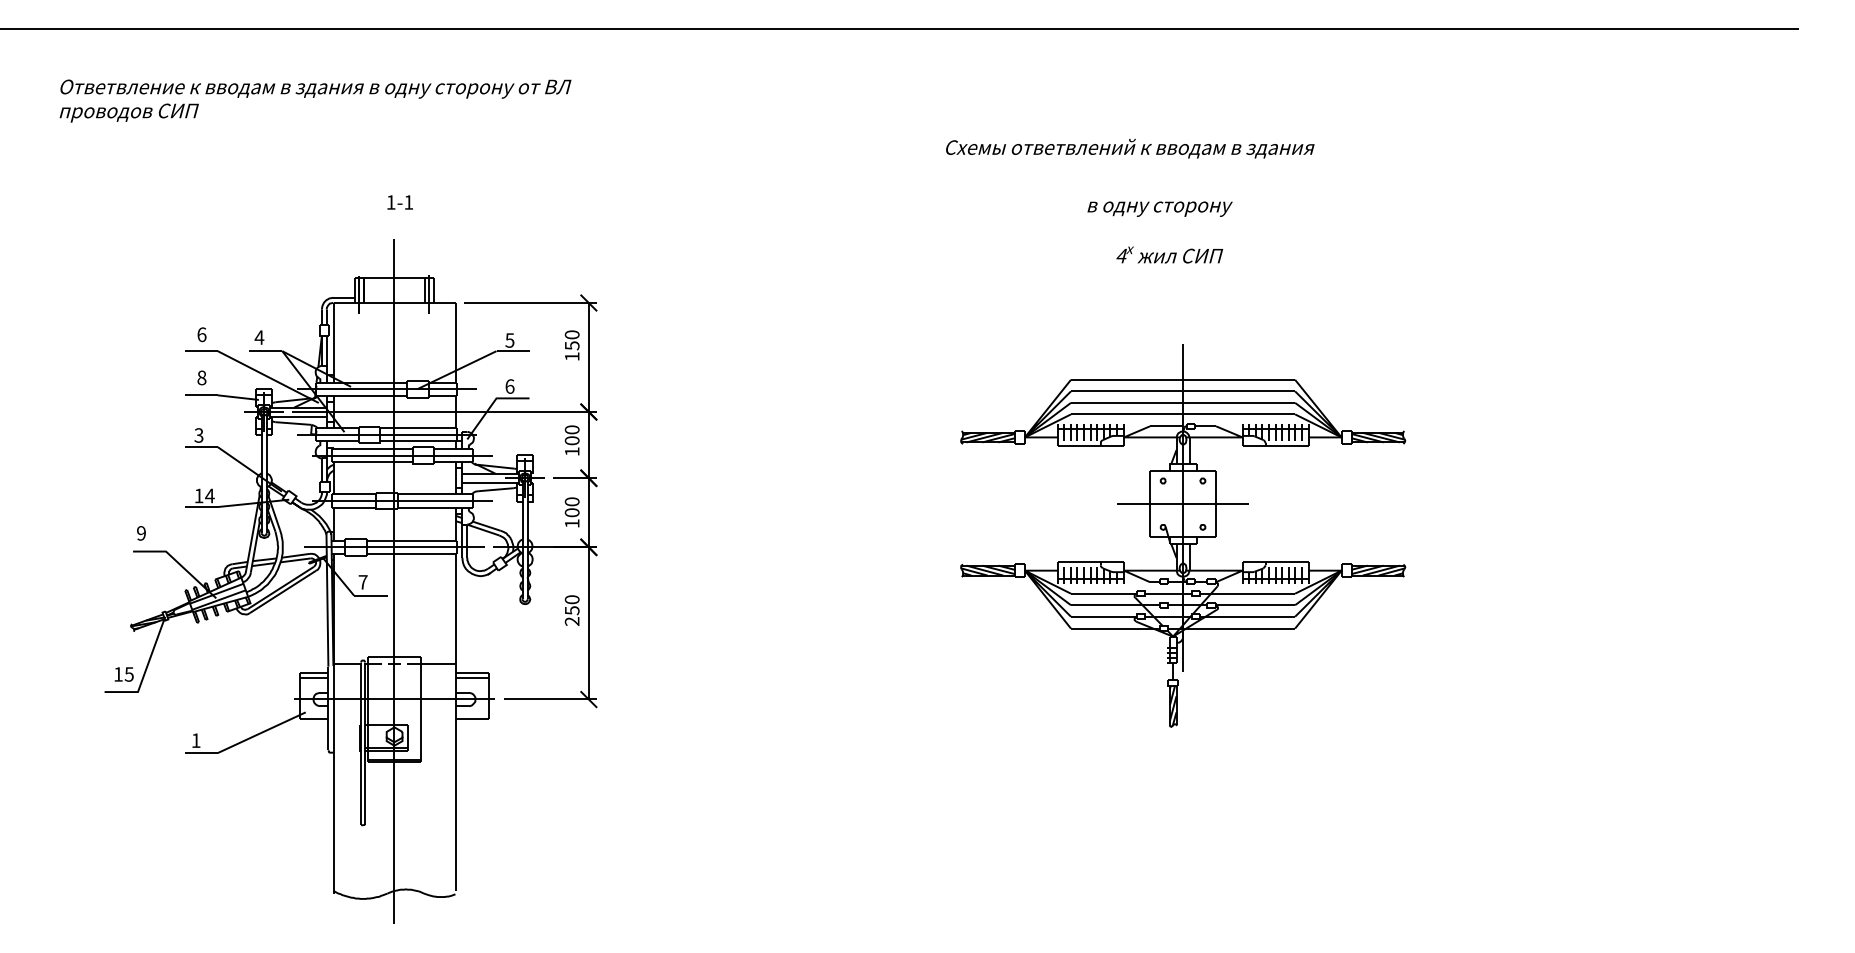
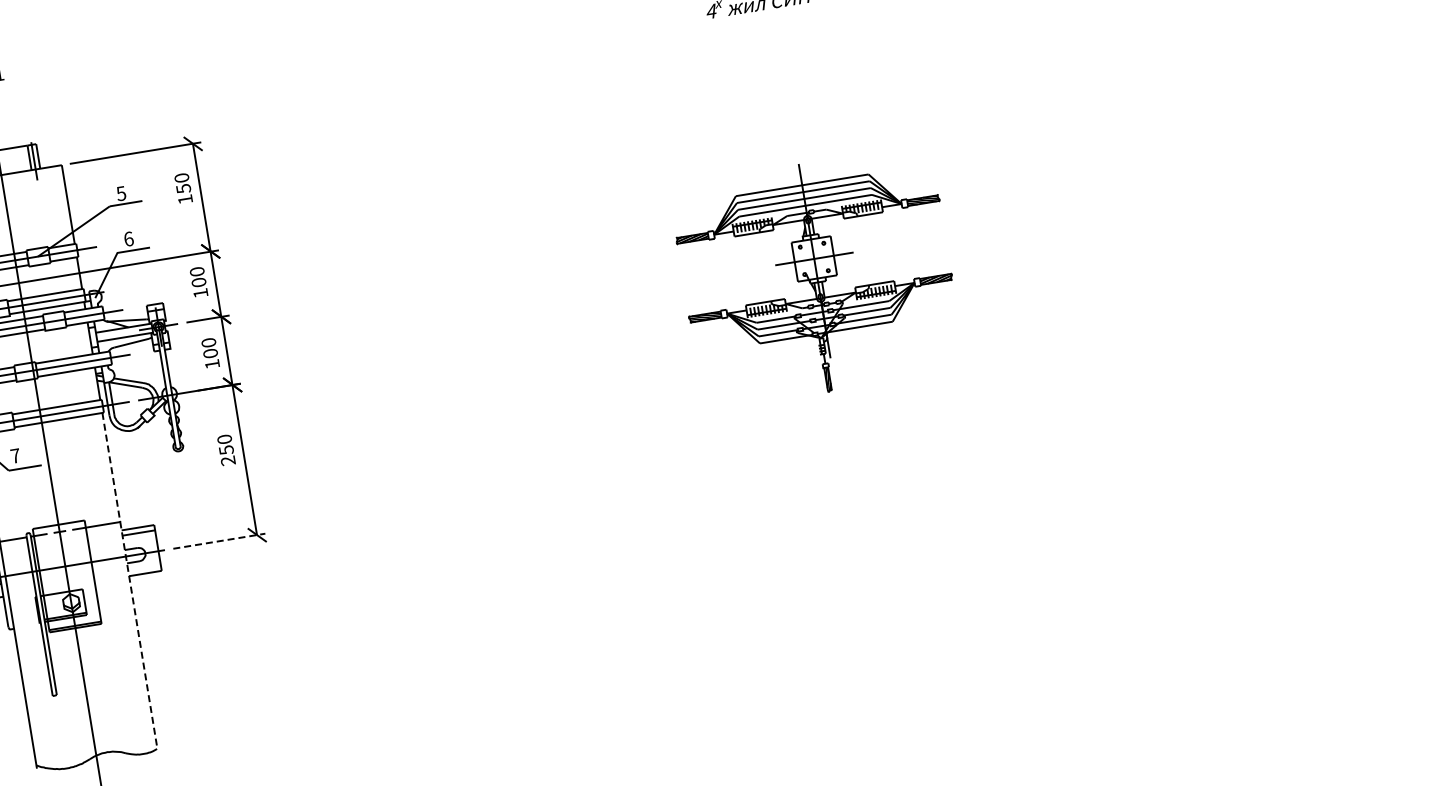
part: (1183, 535) -> (817, 277), size x0.6
line: (550, 699) -> (219, 541), solid -> dashed
line: (455, 722) -> (129, 579), solid -> dashed

